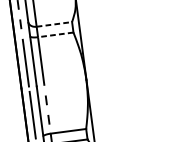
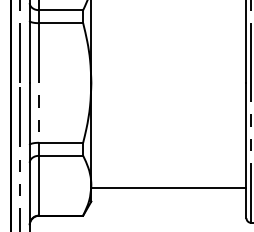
line: (54, 24) -> (61, 10), dashed -> solid
line: (56, 35) -> (61, 23), dashed -> solid

